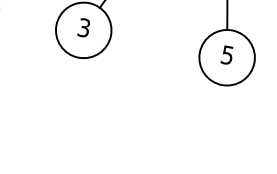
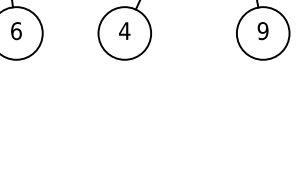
text: (83, 28) -> (124, 31), 3 -> 4
text: (226, 54) -> (262, 30), 5 -> 9

